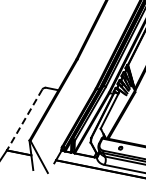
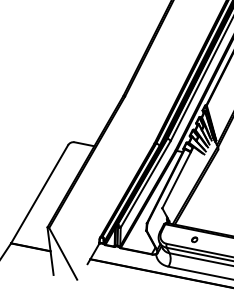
line: (24, 120) -> (39, 195), dashed -> solid

